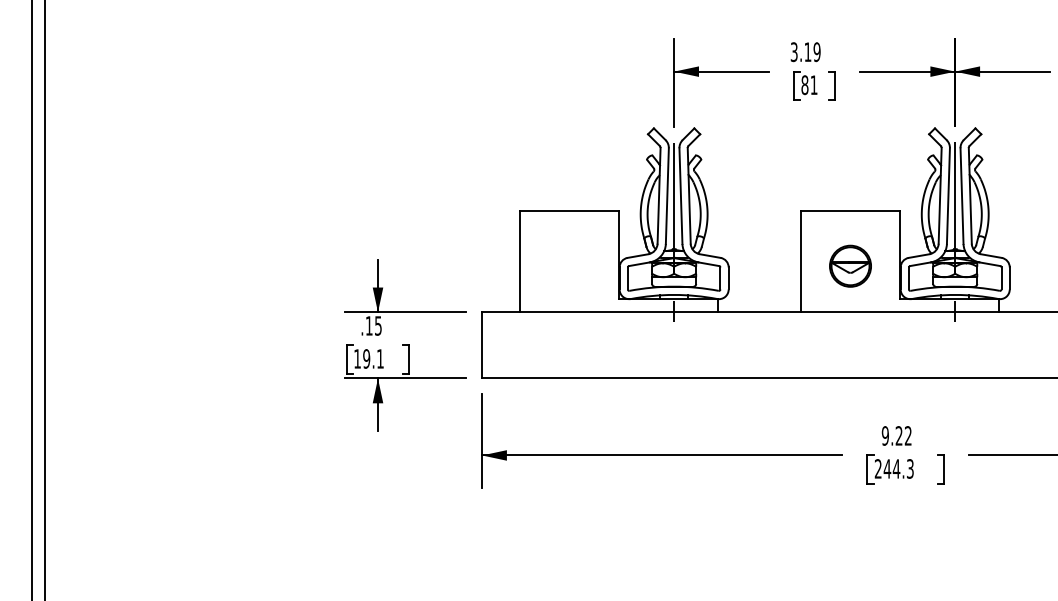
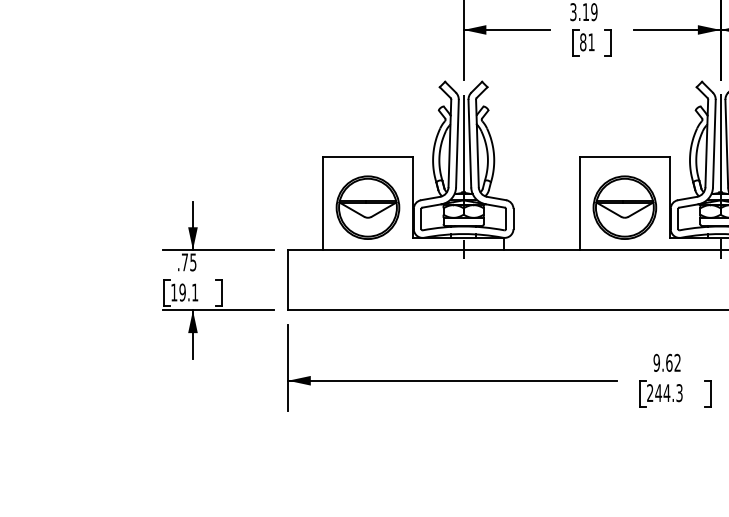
part: (569, 266) -> (368, 208), added
part: (850, 266) -> (624, 208), size x1.67
text: (368, 325) -> (184, 261), .15 -> .75
text: (898, 435) -> (668, 362), 9.22 -> 9.62

